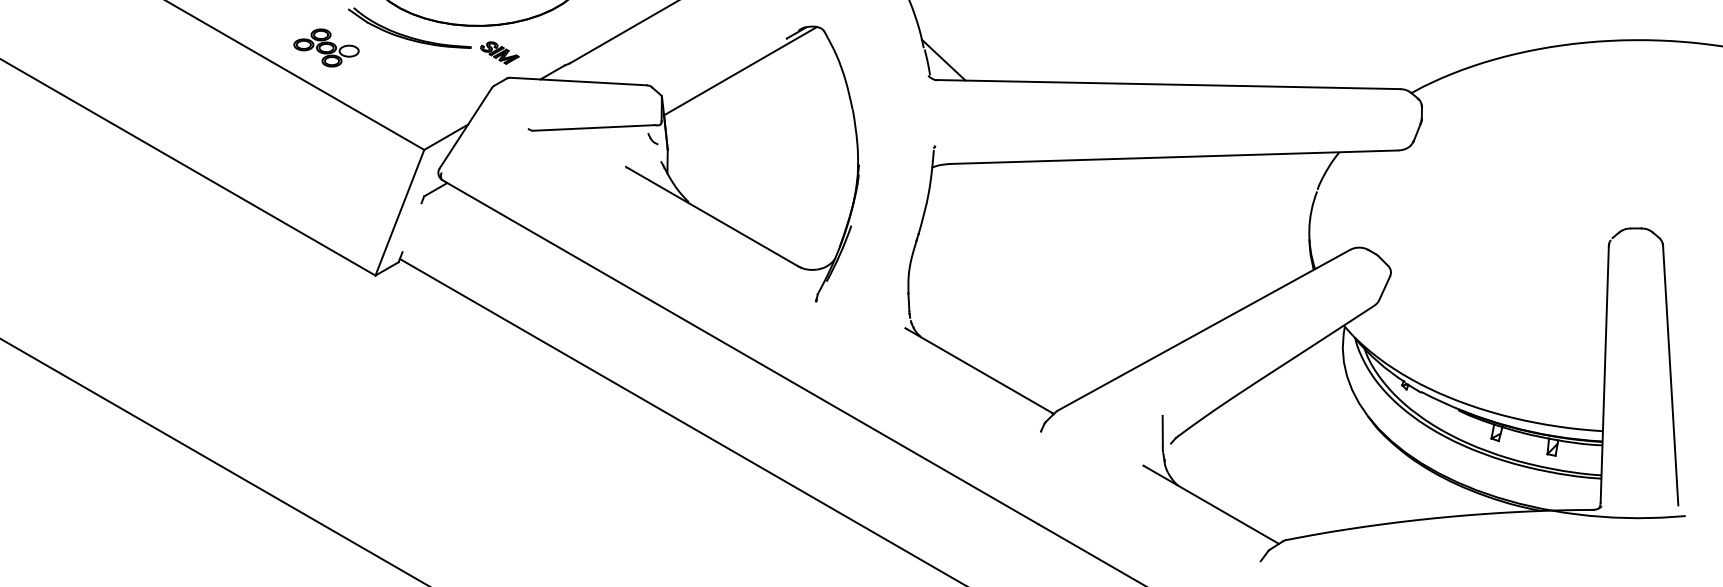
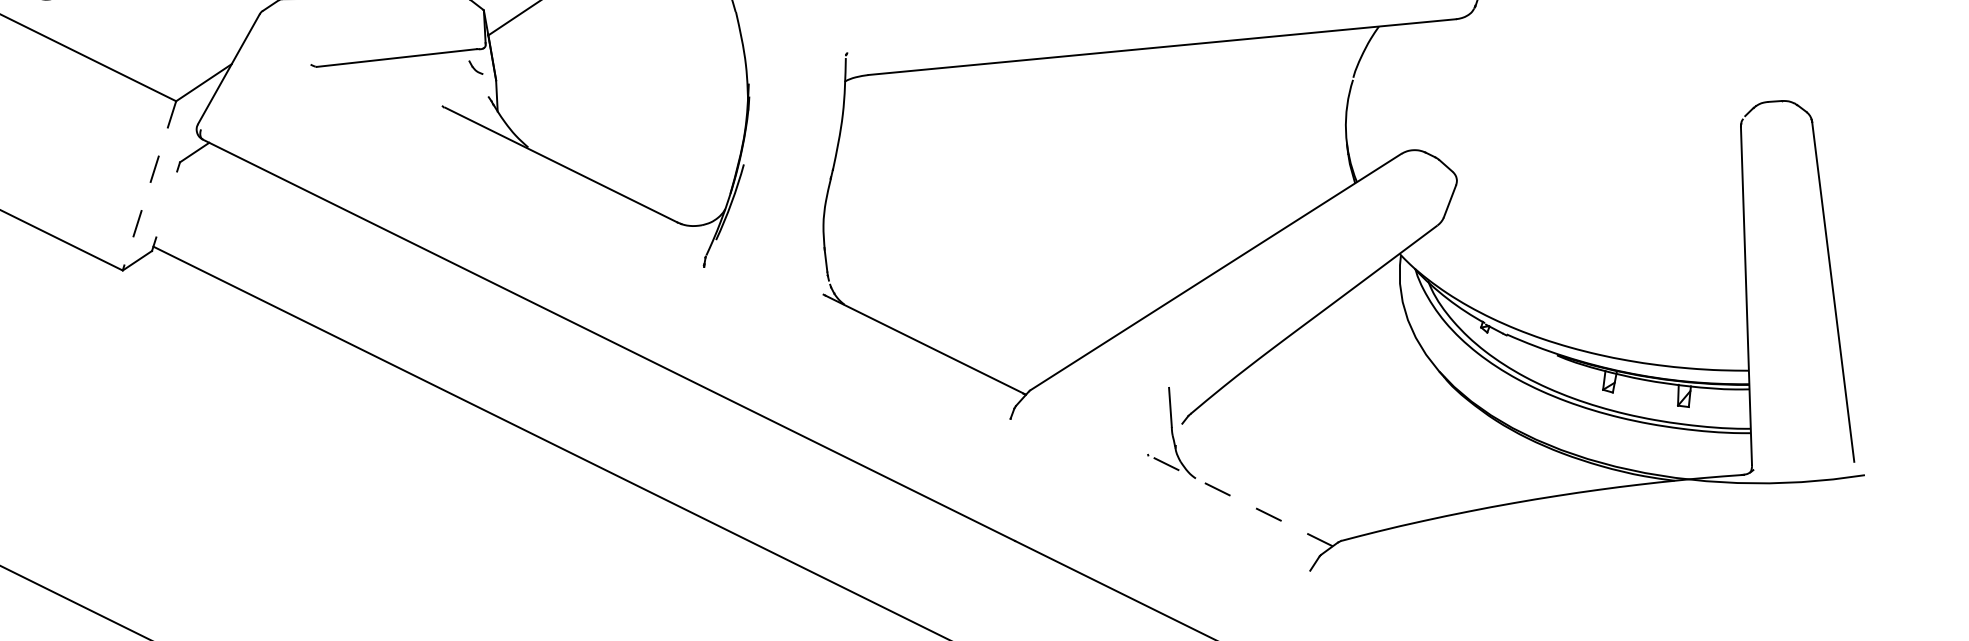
line: (399, 213) -> (149, 186), solid -> dashed
line: (1211, 504) -> (1240, 500), solid -> dashed

